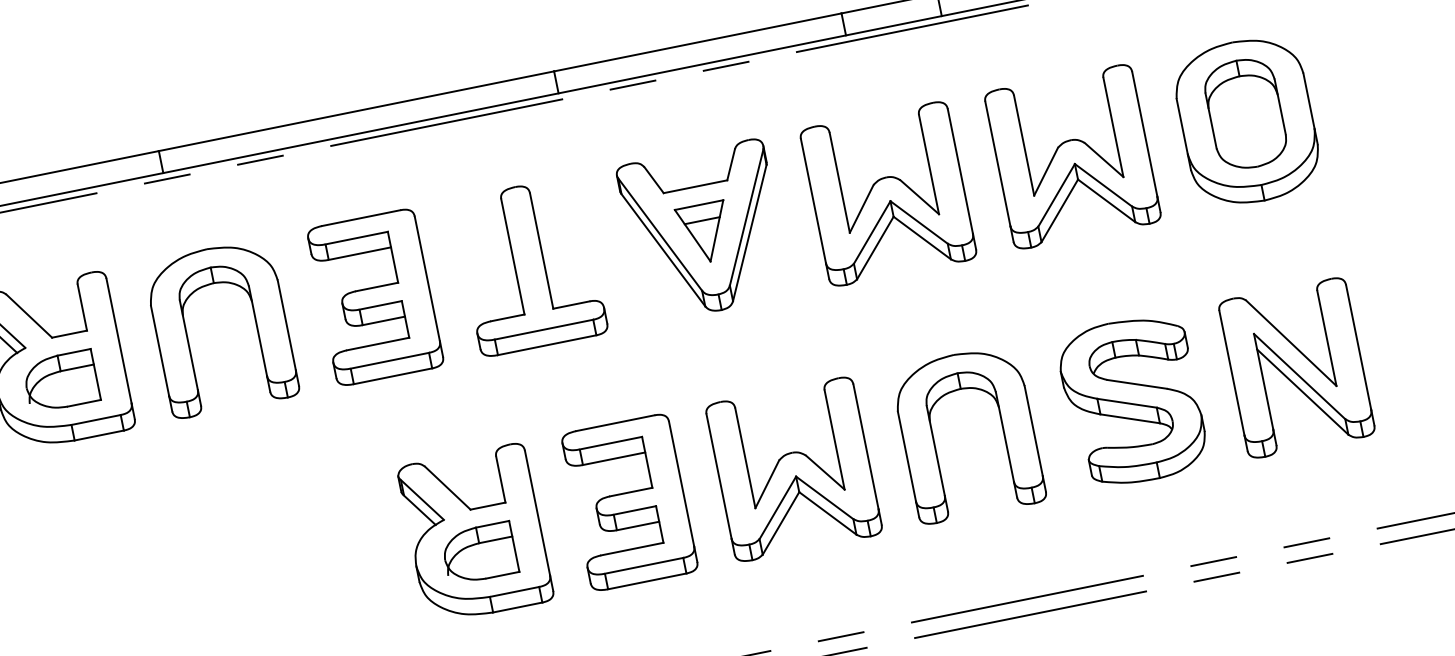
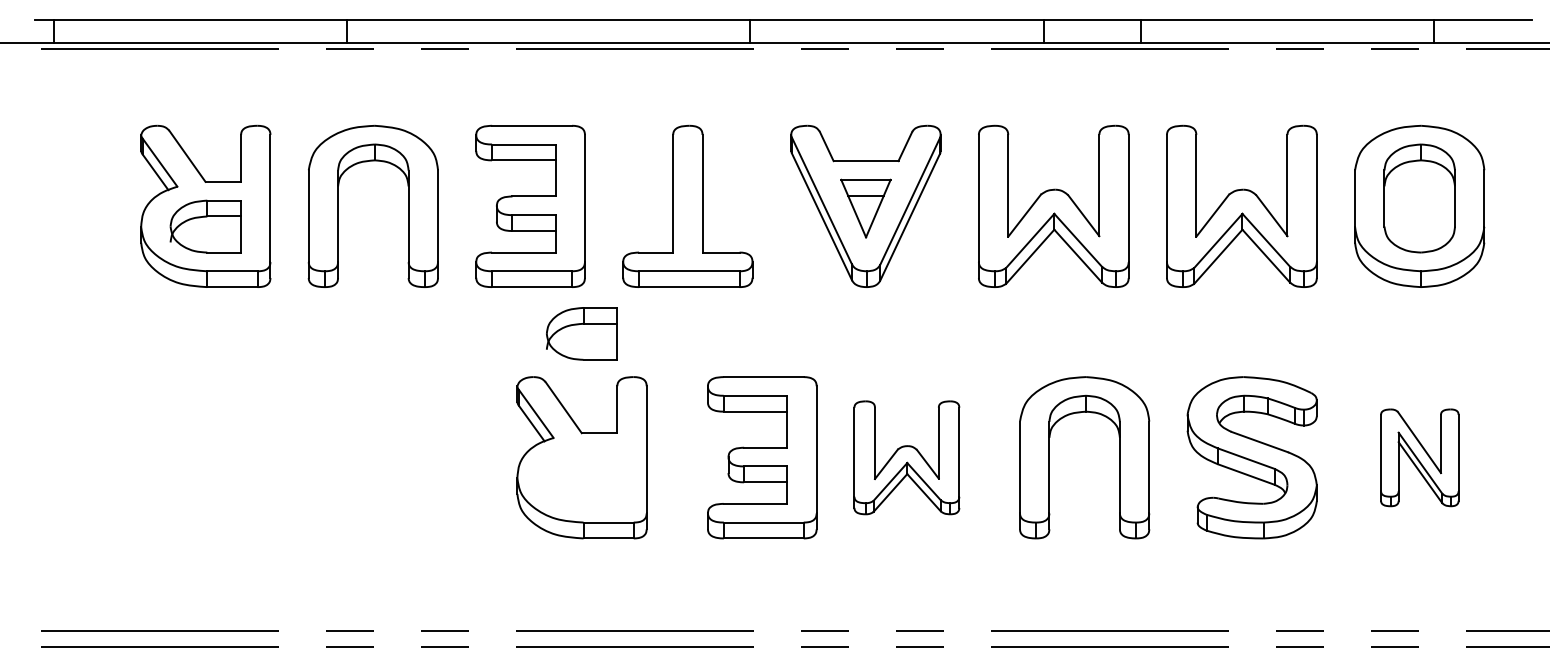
part: (1296, 367) -> (1419, 457), size x0.6
part: (793, 469) -> (906, 457), size x0.7
part: (630, 502) -> (762, 457), moved
part: (479, 553) -> (581, 333), moved

